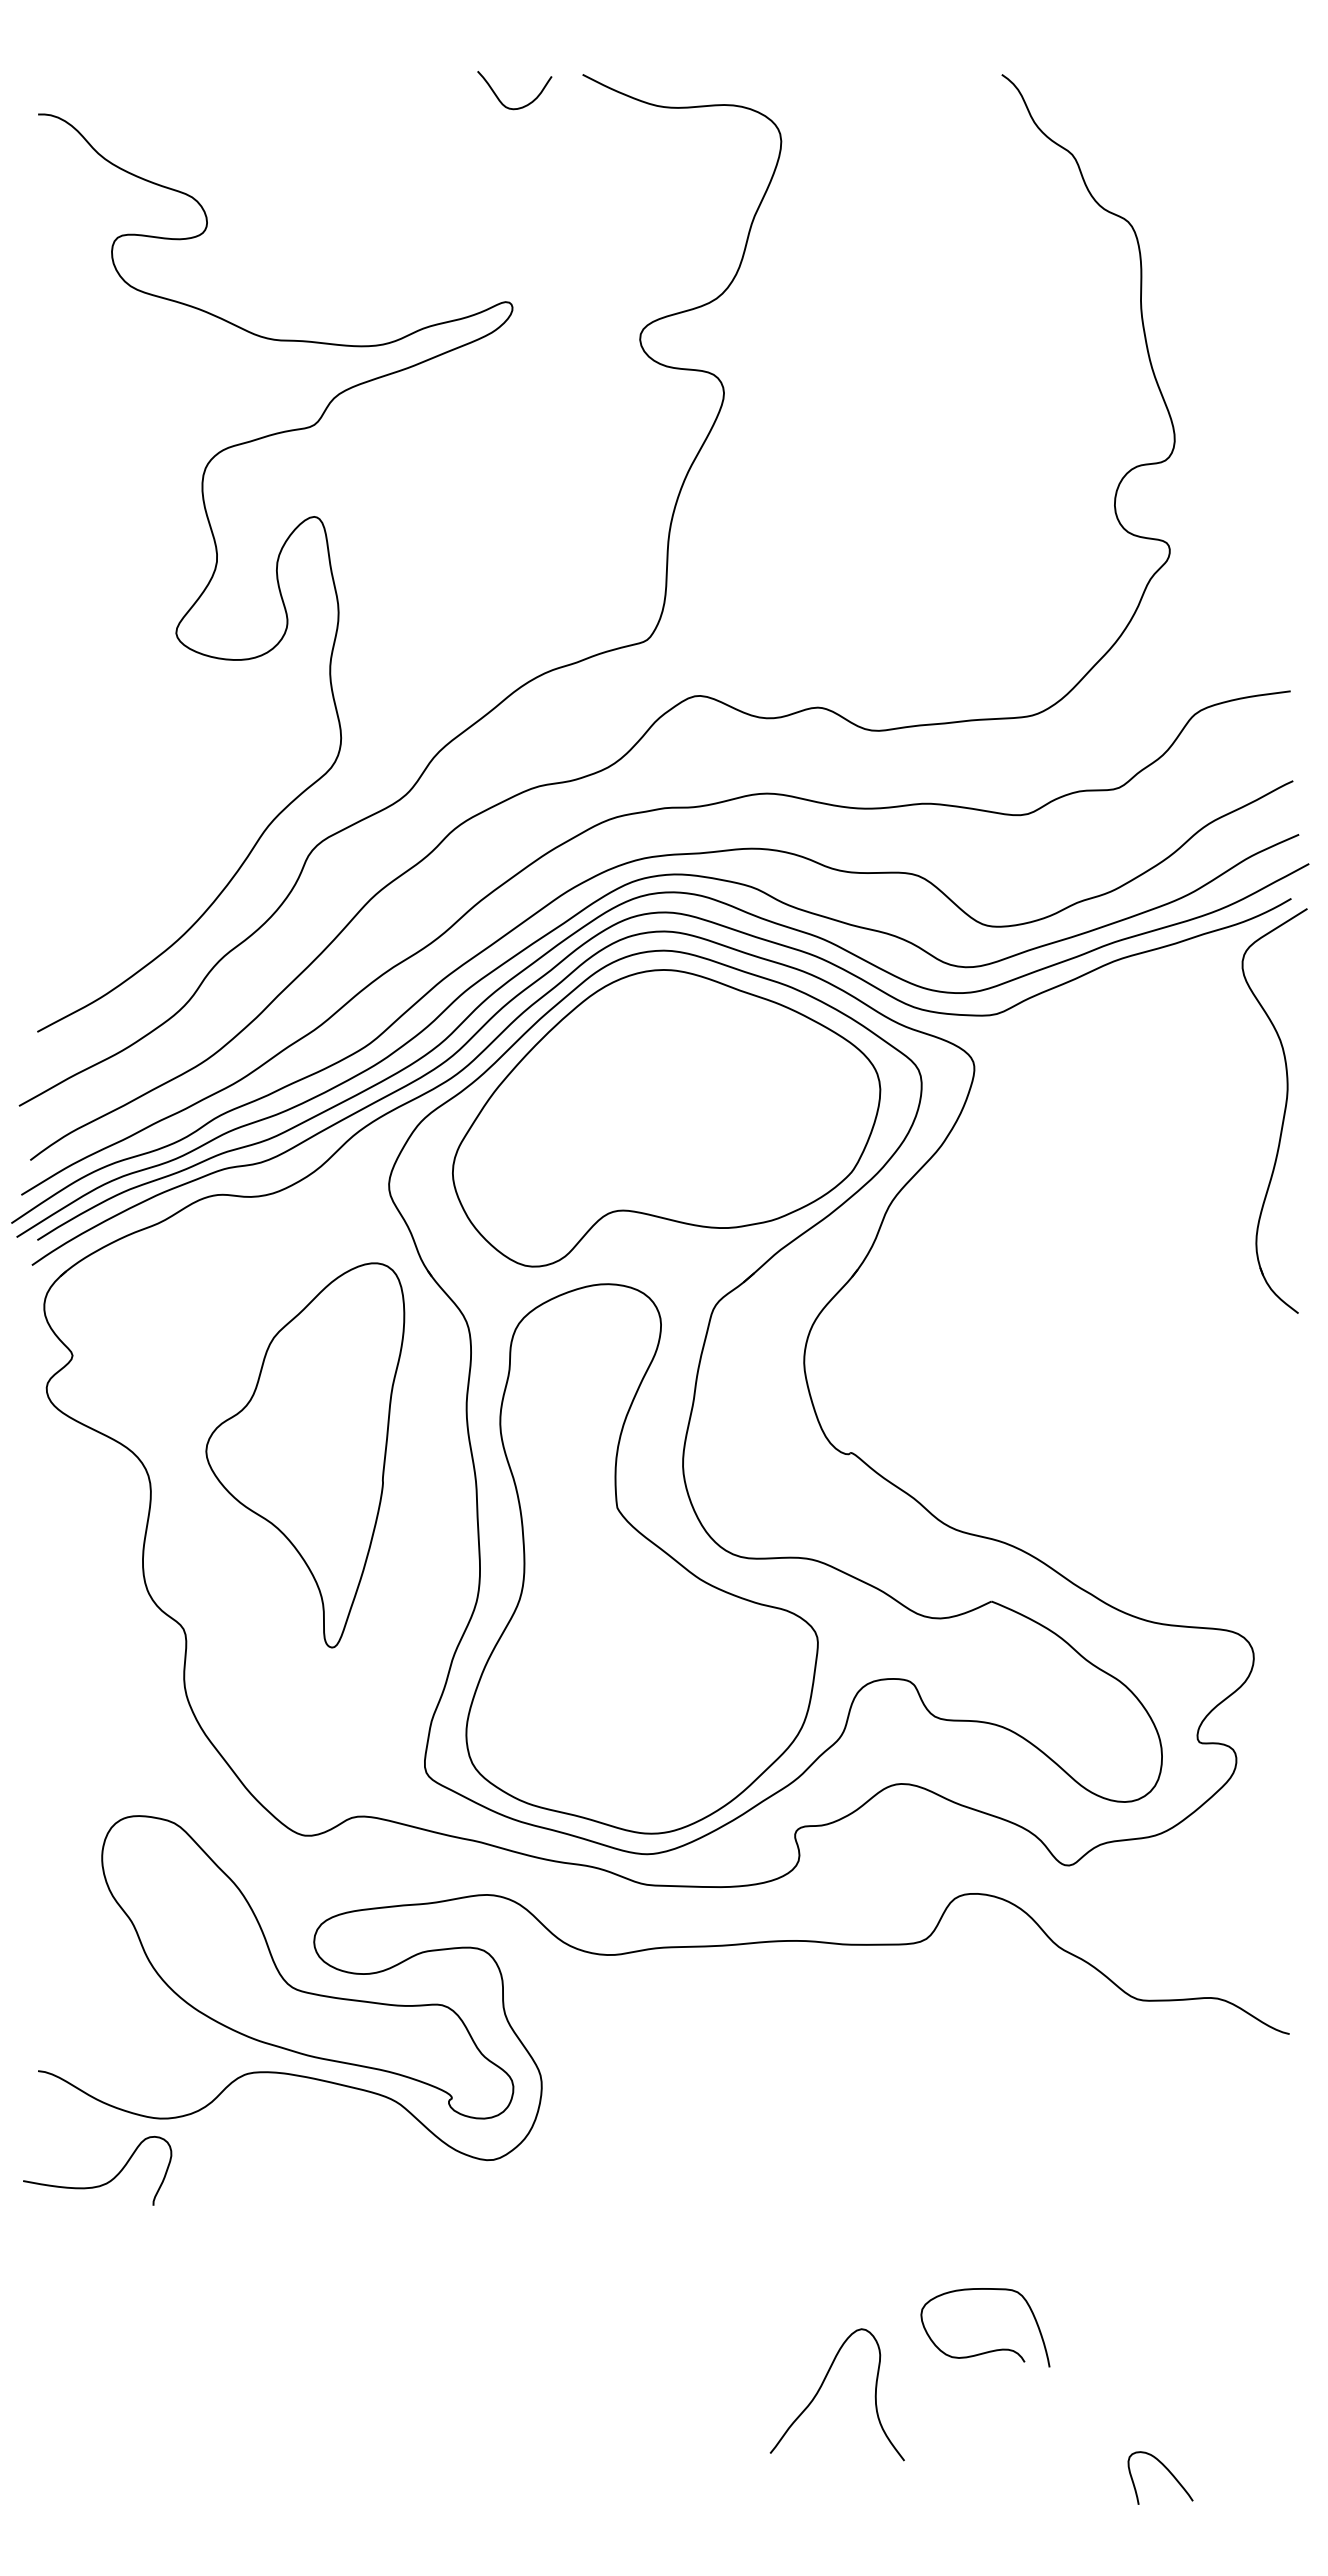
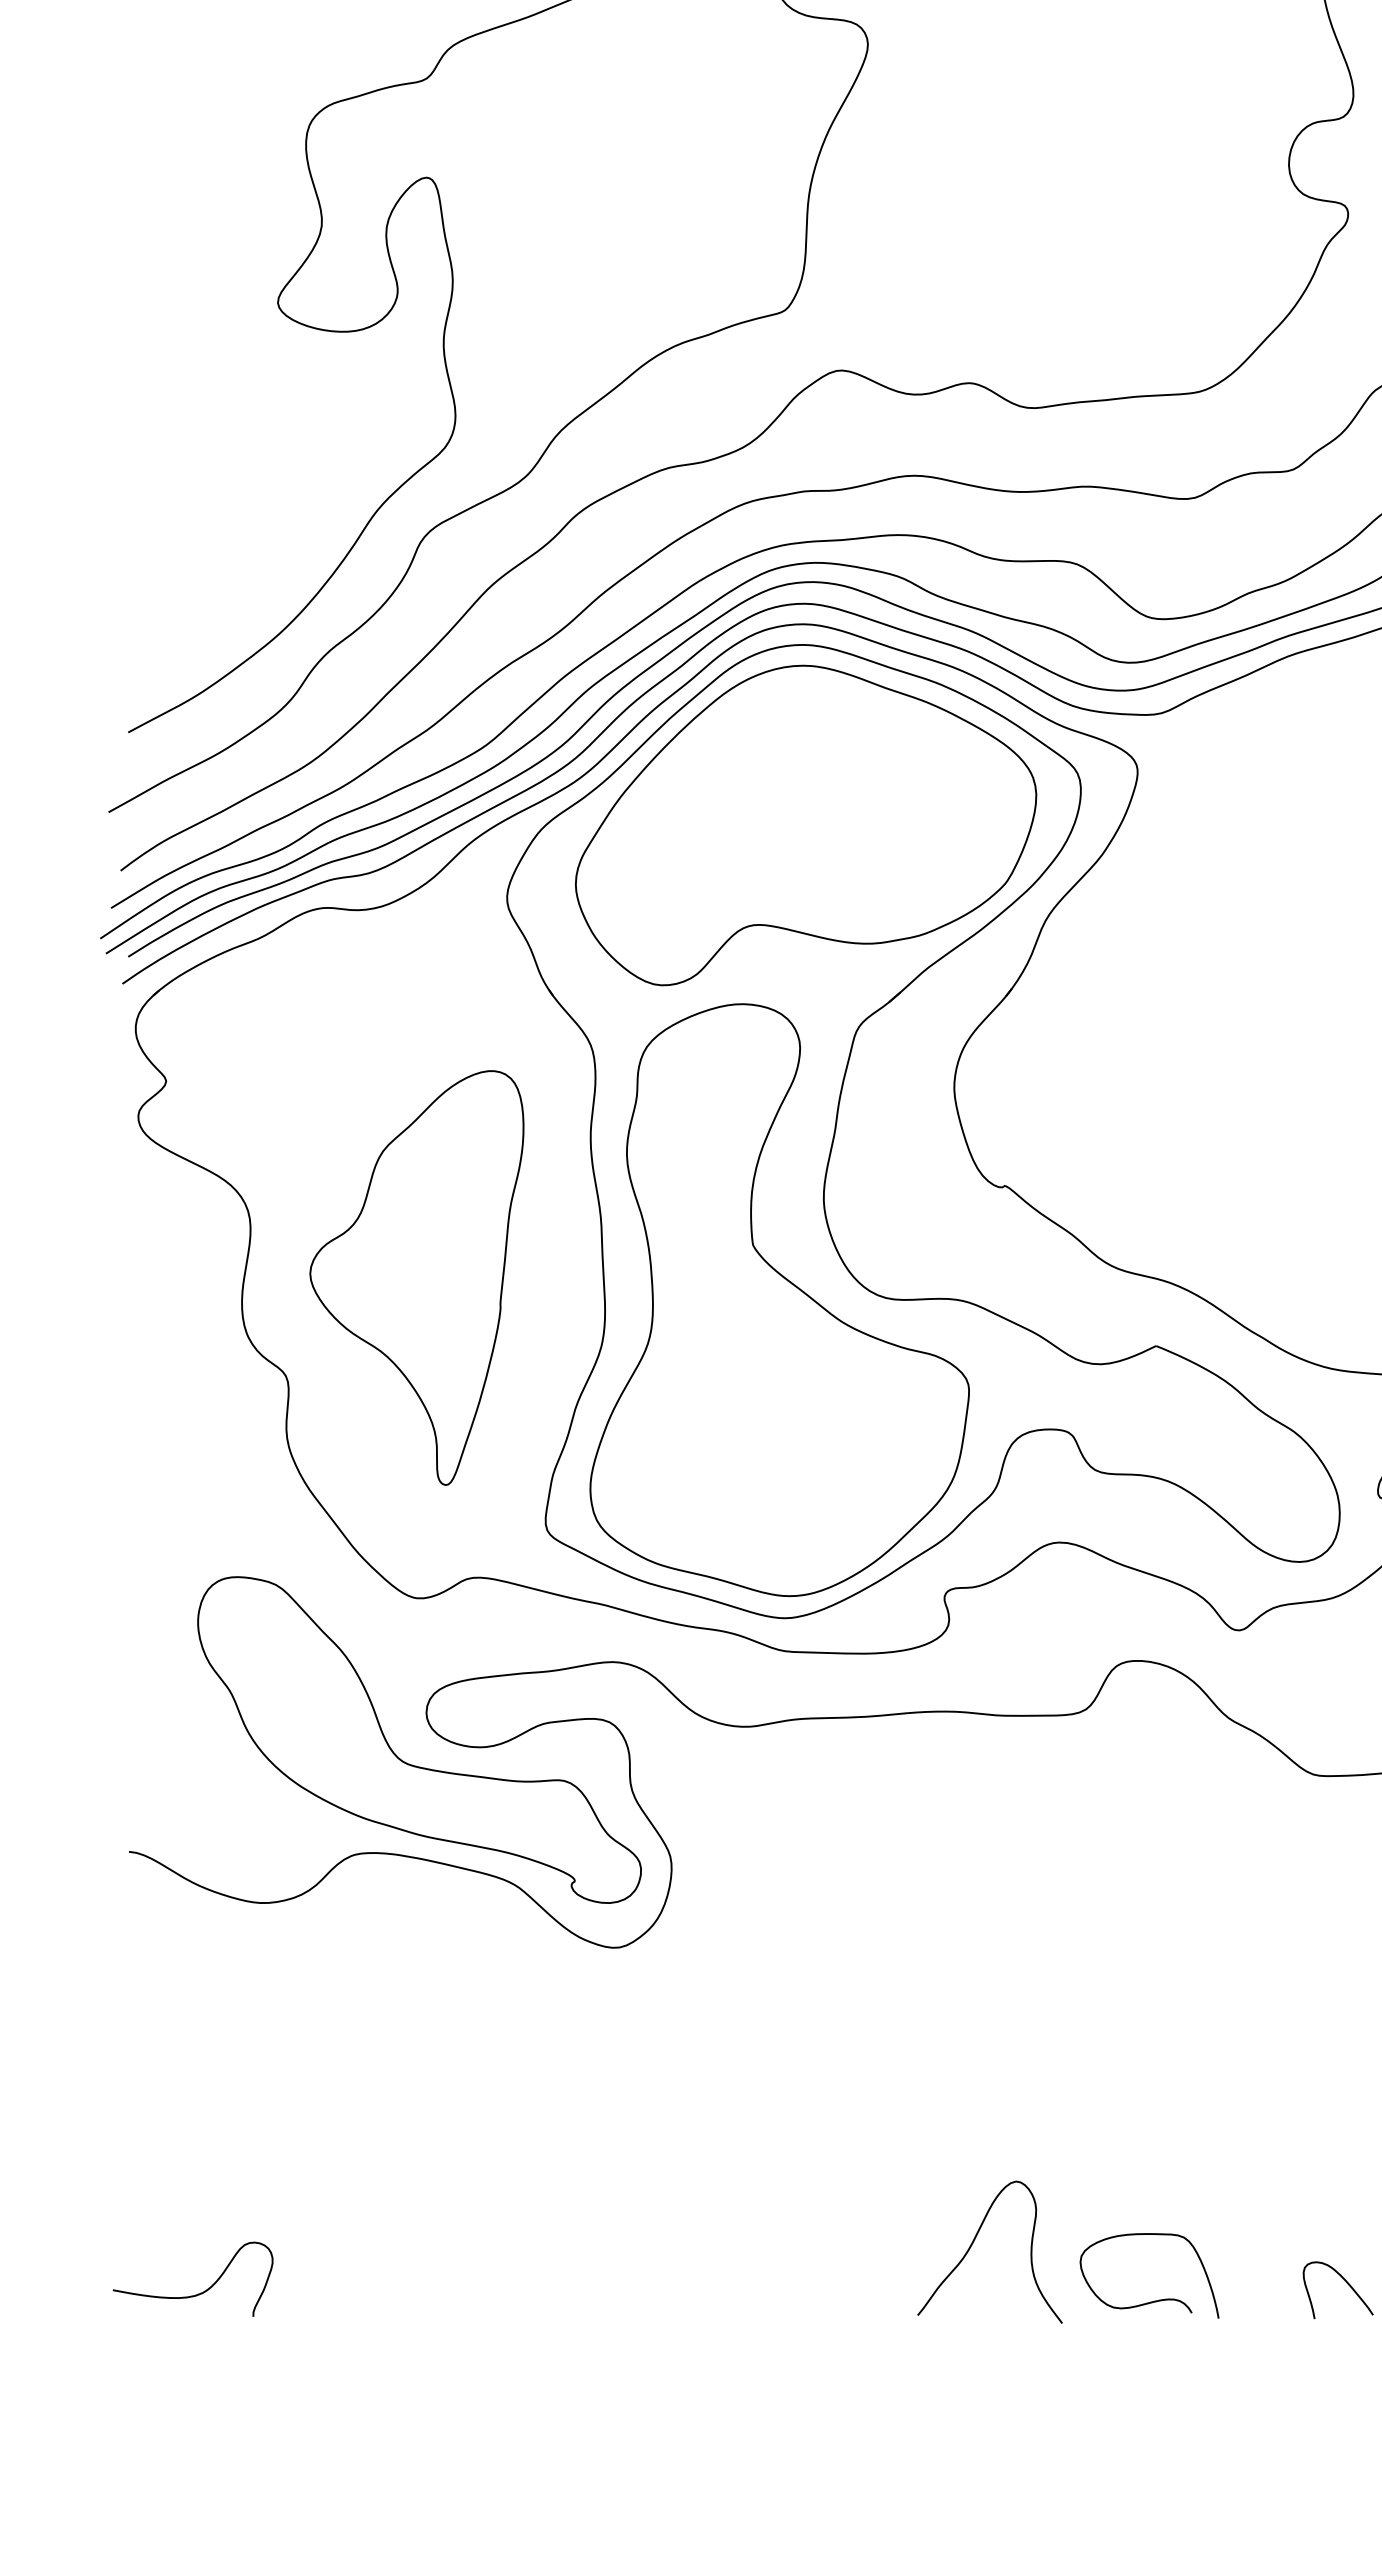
part: (305, 1455) -> (417, 1278), moved
curve: (103, 2183) -> (199, 2292), moved
curve: (989, 2350) -> (1153, 2300), moved
curve: (821, 2387) -> (972, 2244), moved

